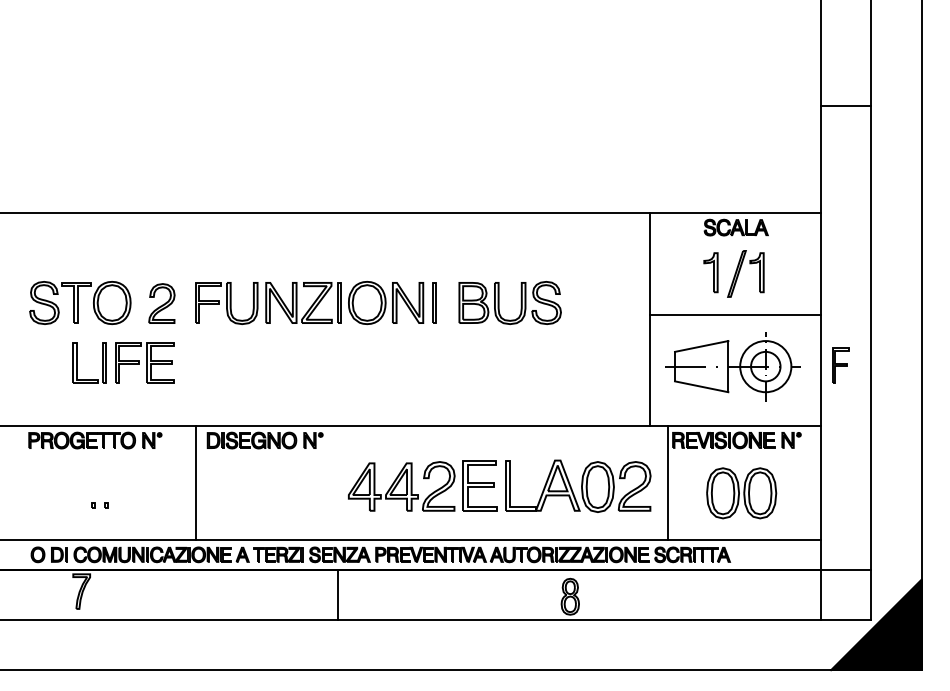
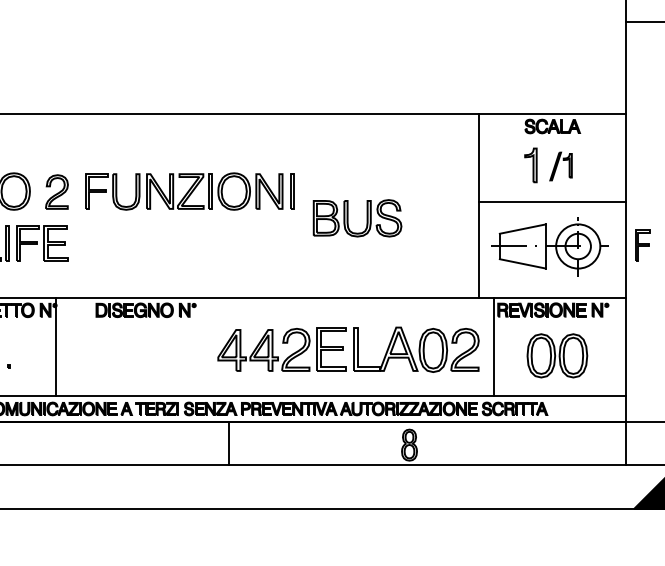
part: (745, 273) -> (560, 166), size x0.7
part: (499, 302) -> (348, 217), moved
line: (196, 482) -> (56, 346), moved
line: (337, 594) -> (228, 443), moved

